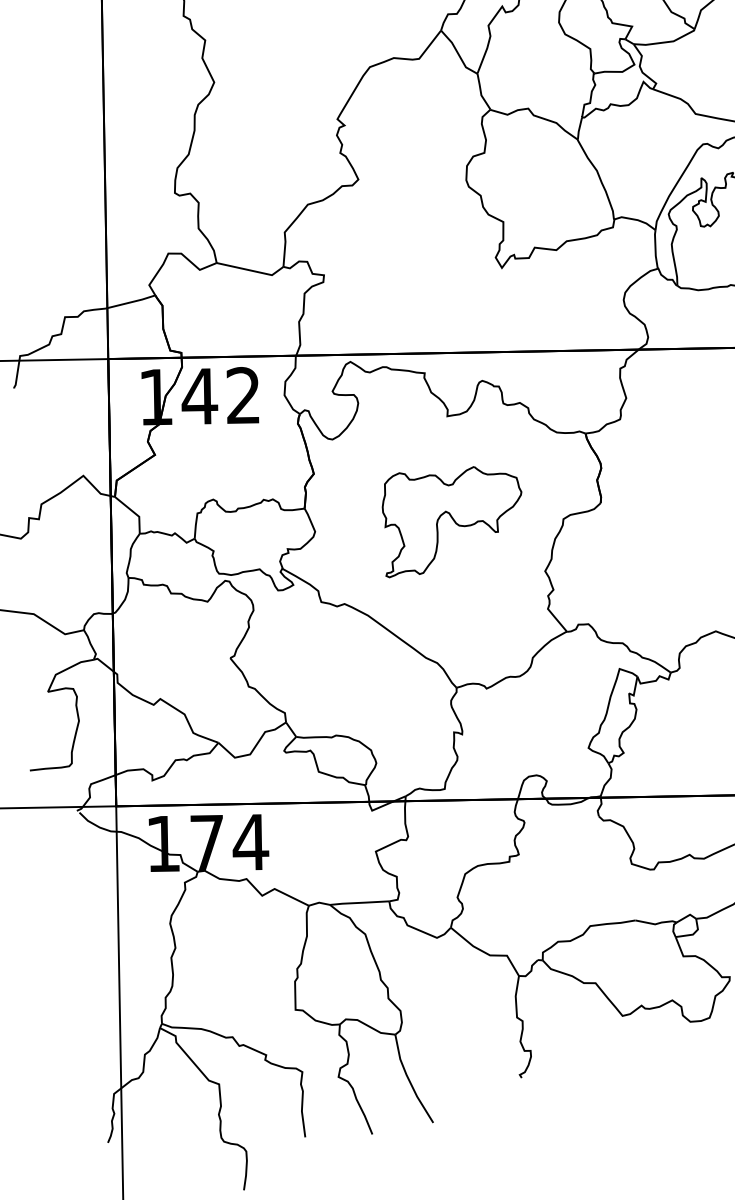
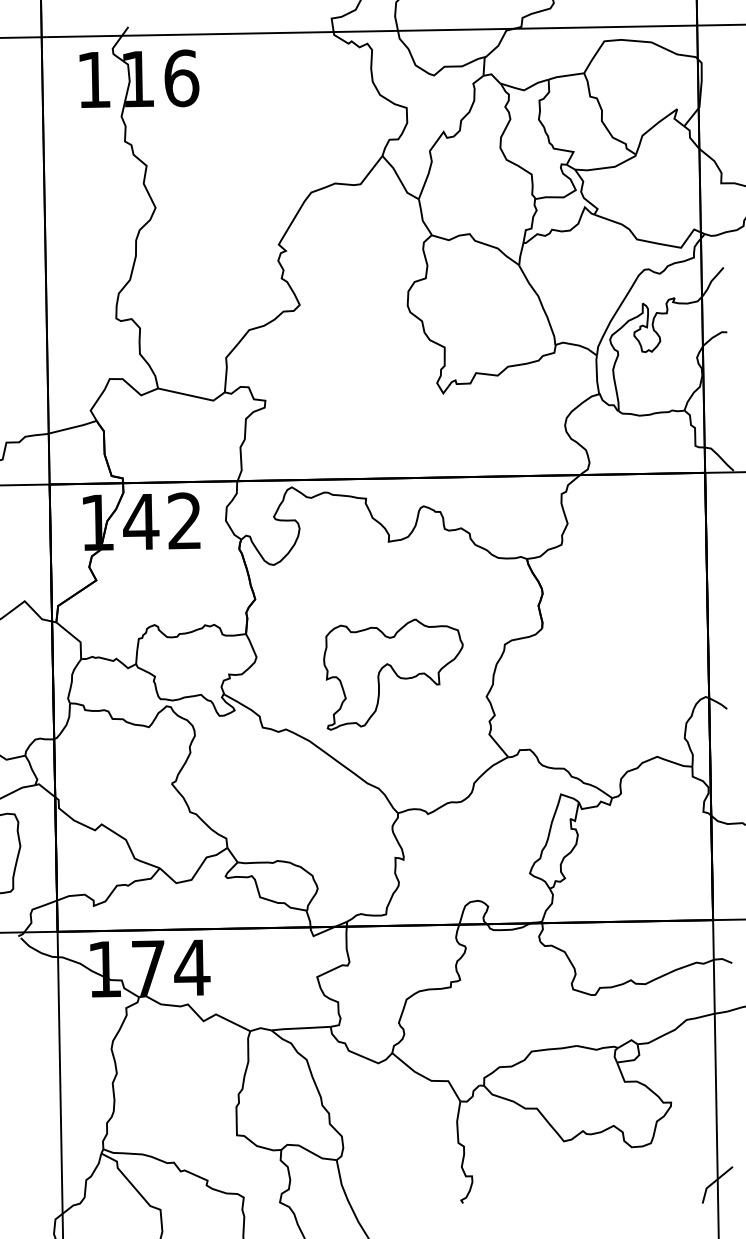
part: (452, 522) -> (393, 674), moved

